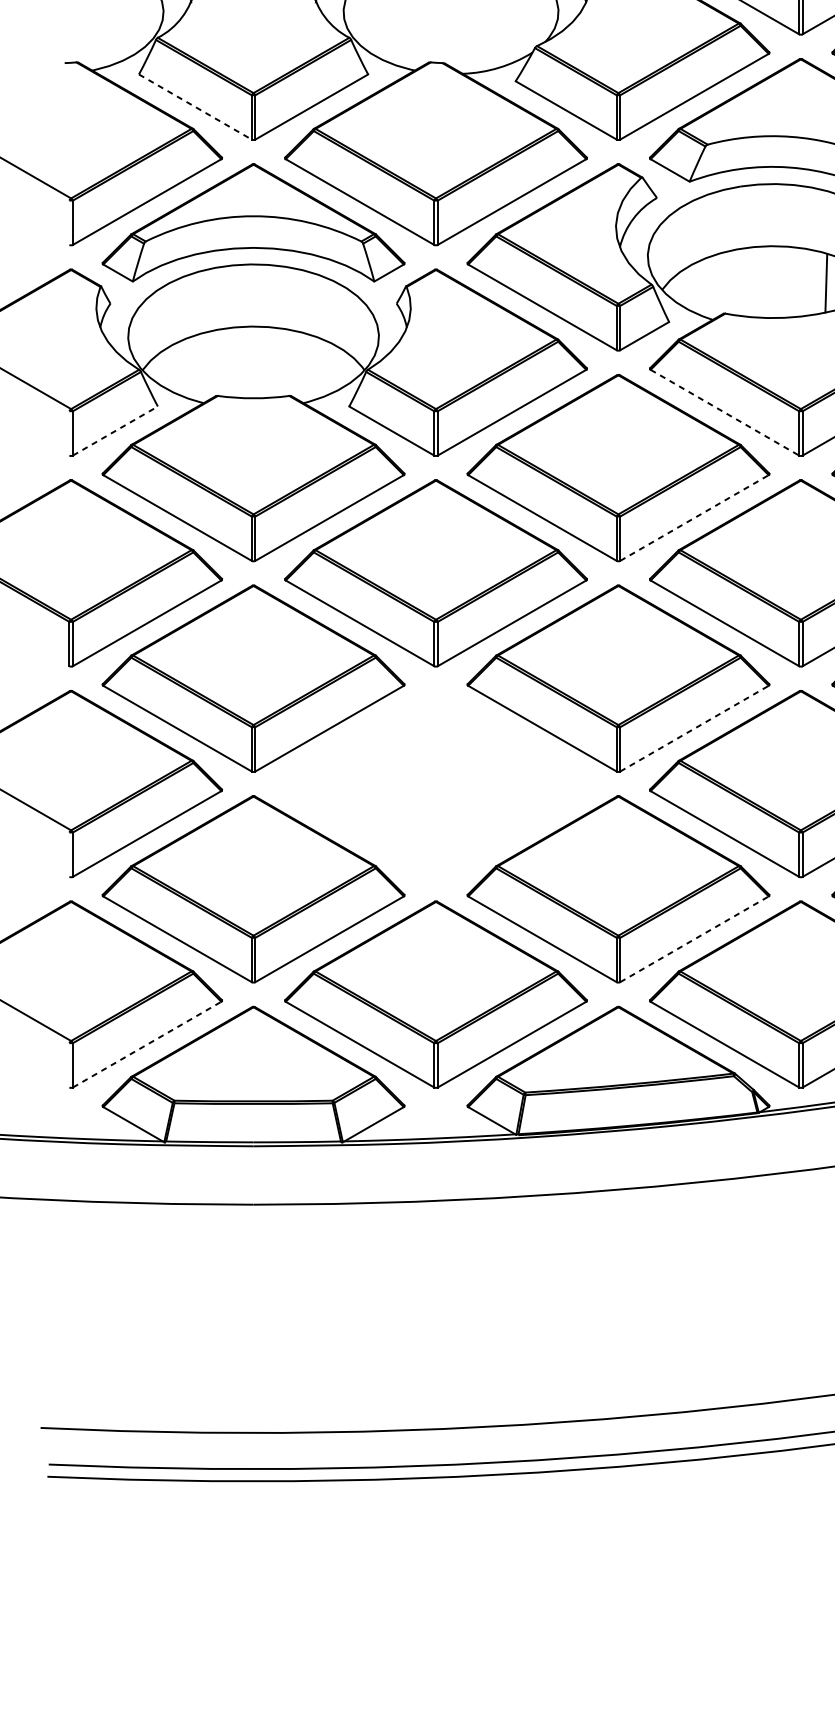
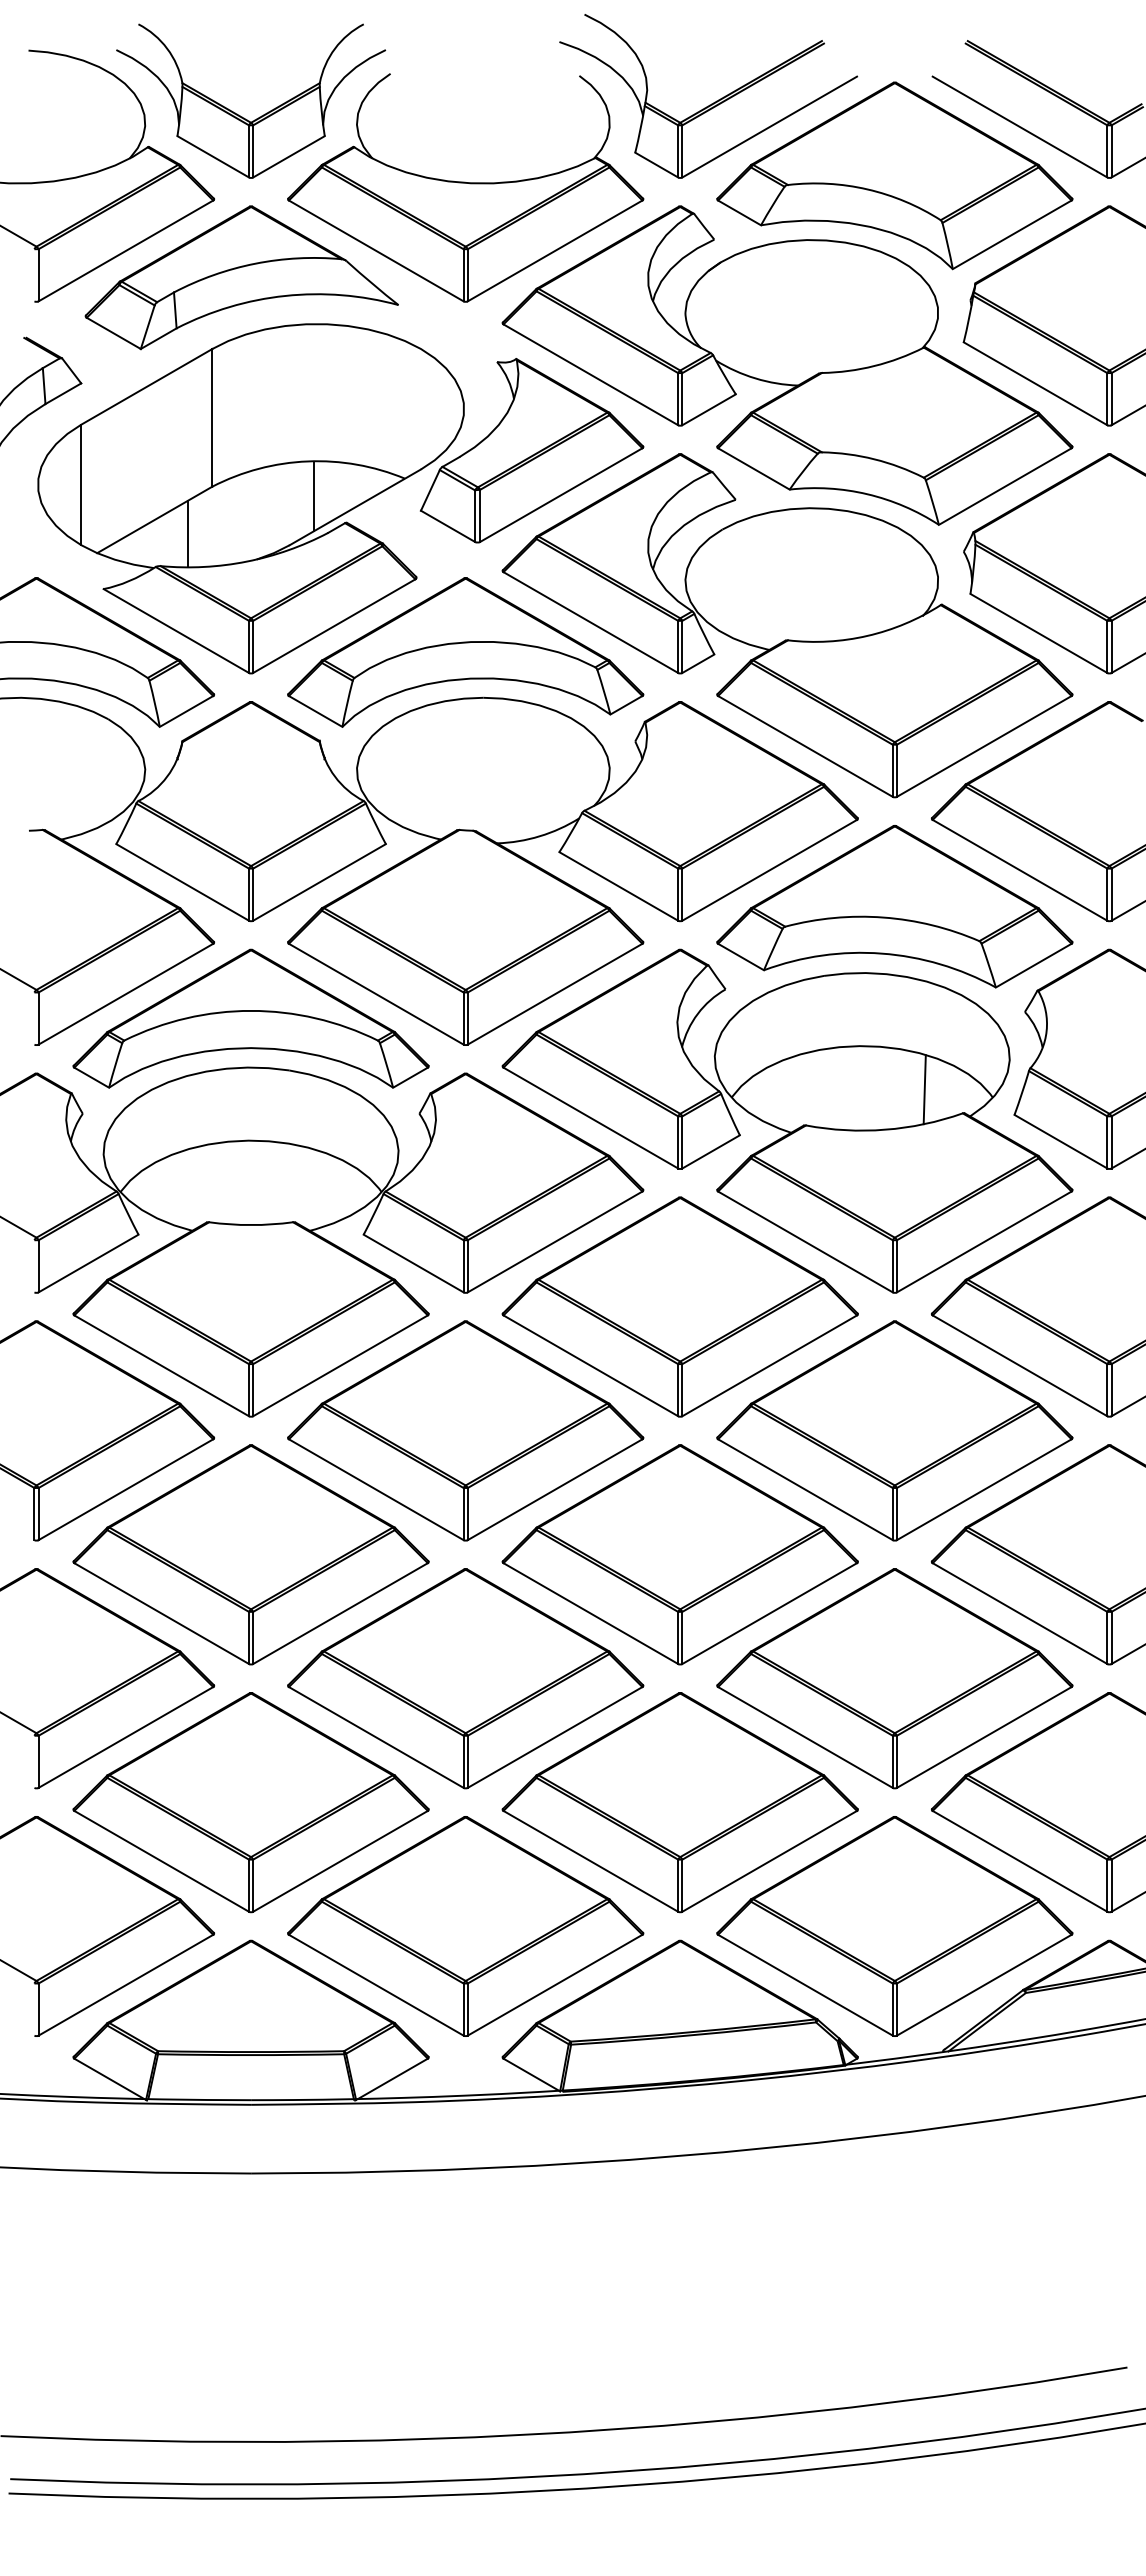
line: (195, 107) -> (182, 882), dashed -> solid
line: (724, 412) -> (805, 1241), dashed -> solid
line: (115, 431) -> (88, 1263), dashed -> solid
line: (694, 517) -> (769, 1365), dashed -> solid
line: (694, 728) -> (769, 1613), dashed -> solid
part: (435, 783) -> (465, 1678), added
line: (694, 939) -> (769, 1861), dashed -> solid
line: (146, 1044) -> (125, 1985), dashed -> solid

